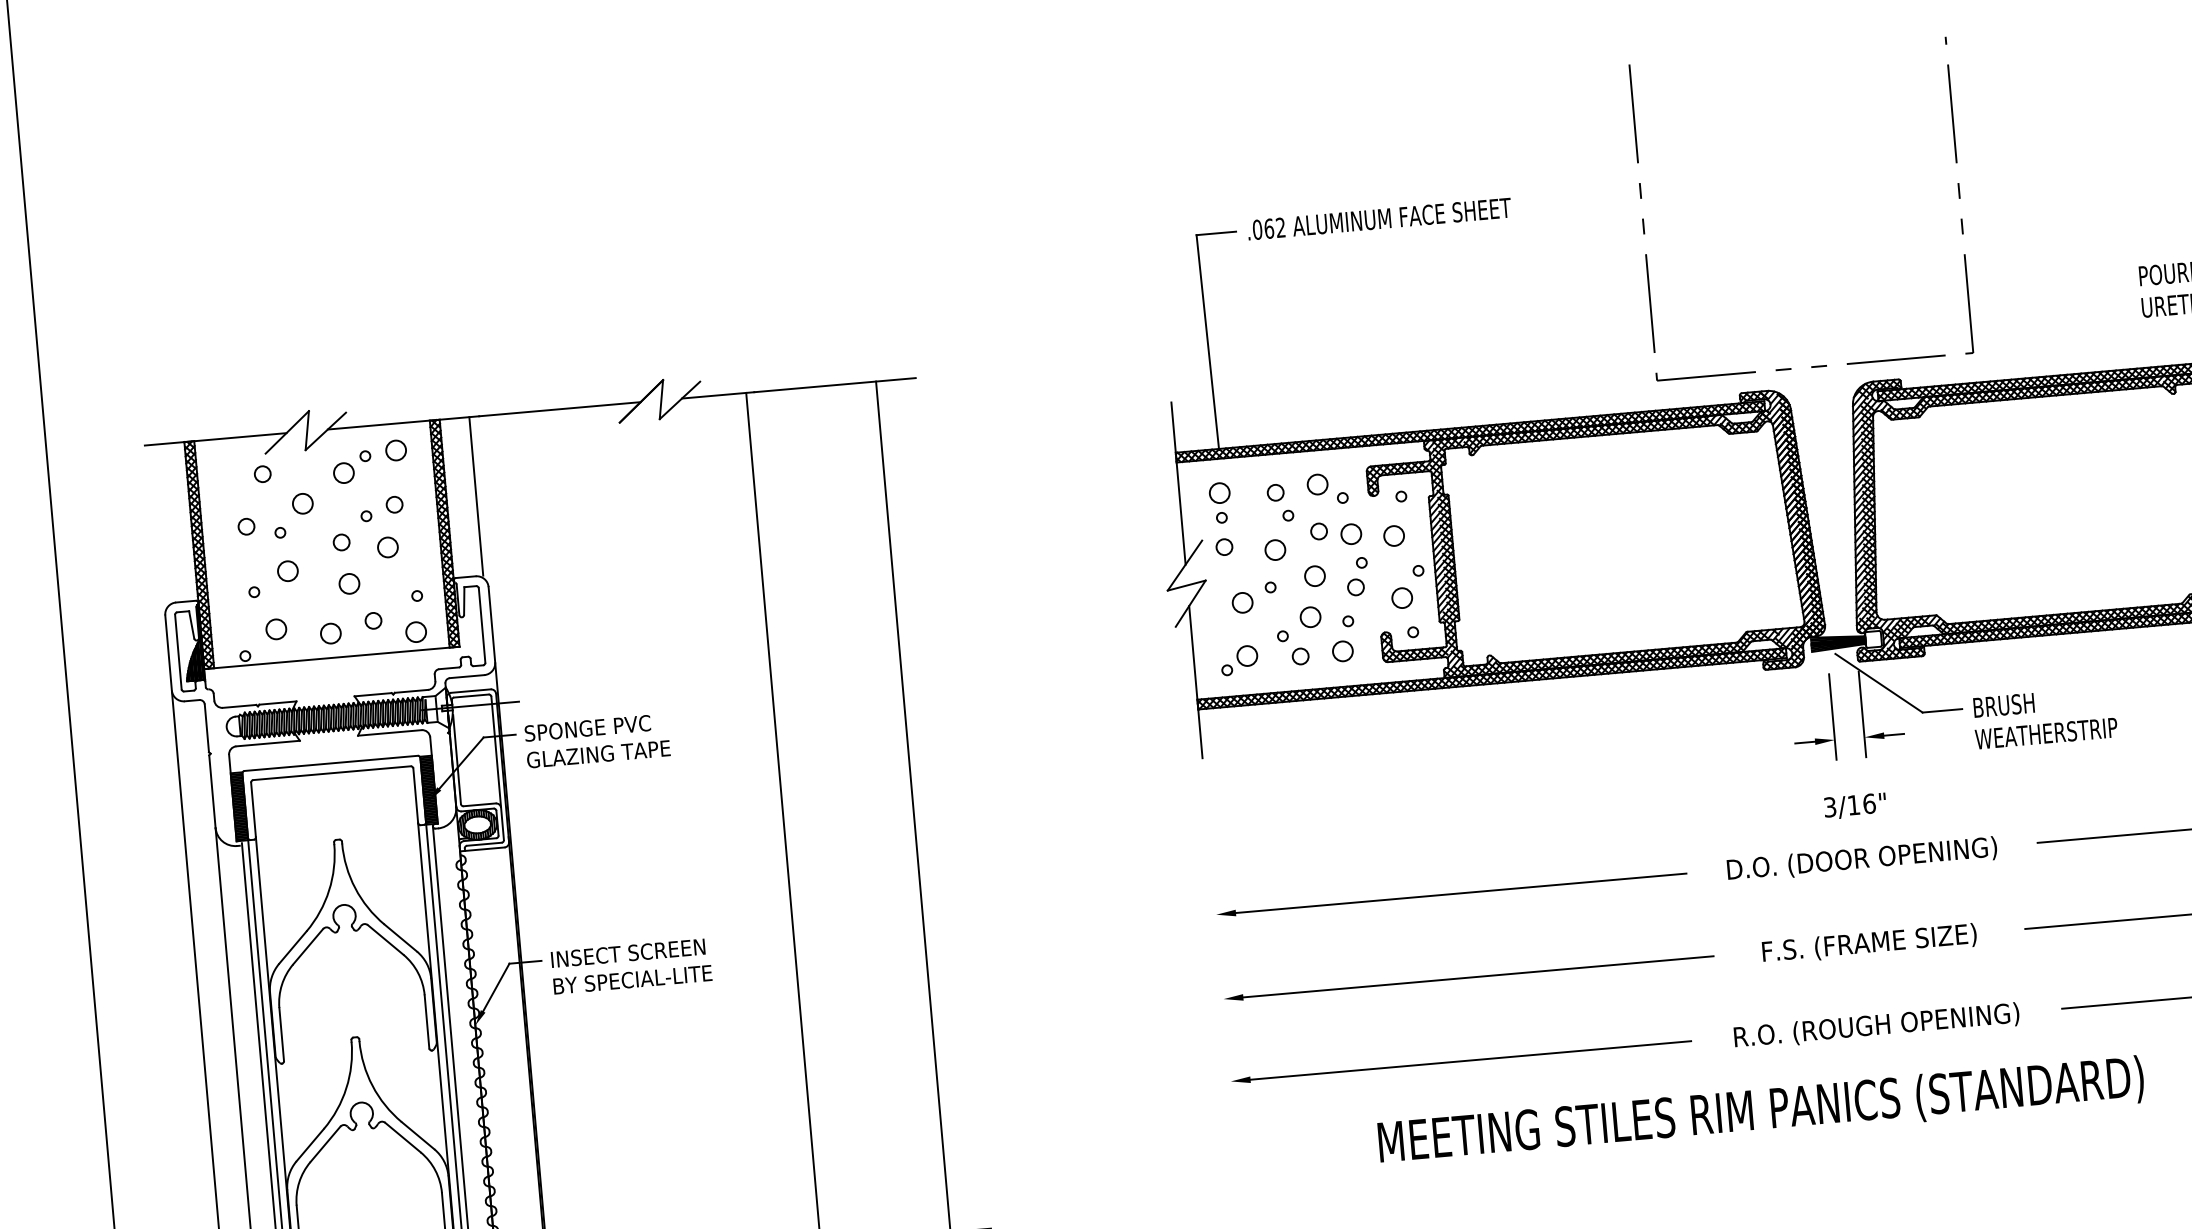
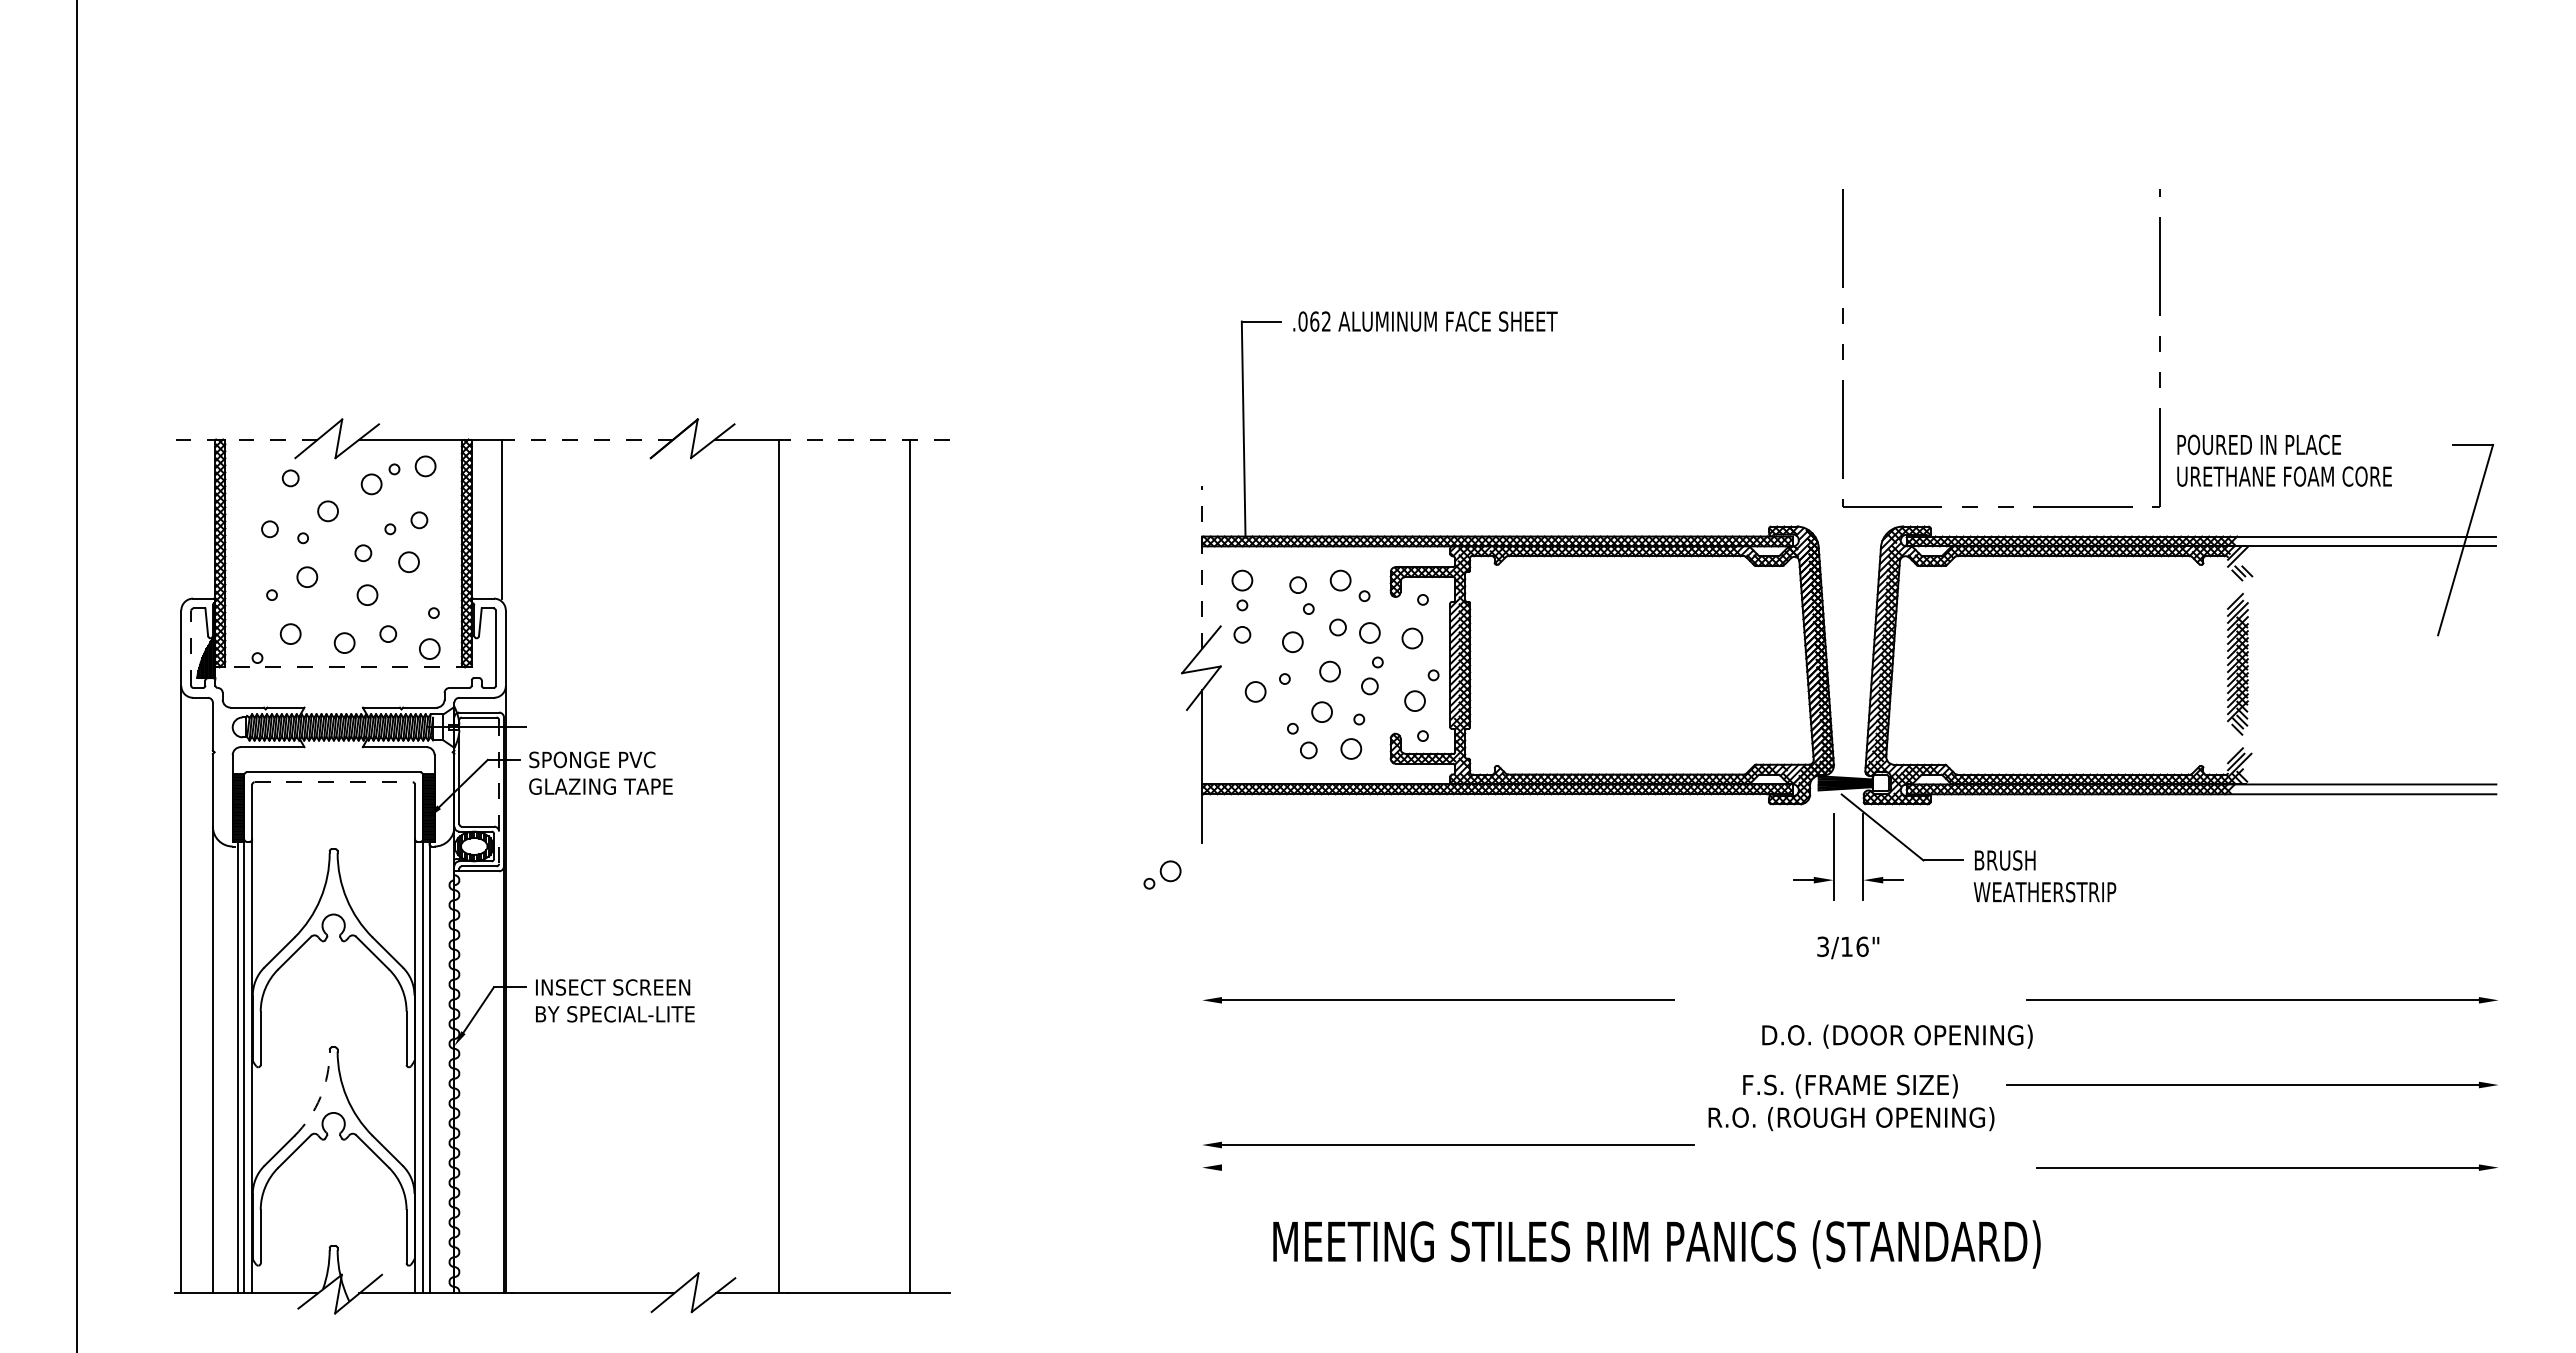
part: (1643, 223) -> (1843, 348), moved
line: (834, 385) -> (868, 439), solid -> dashed
line: (559, 409) -> (591, 439), solid -> dashed
line: (215, 439) -> (246, 439), solid -> dashed
line: (1178, 483) -> (1202, 567), solid -> dashed
line: (178, 651) -> (191, 647), solid -> dashed
line: (331, 658) -> (343, 667), solid -> dashed
part: (1239, 659) -> (1162, 874), moved
line: (498, 767) -> (499, 791), solid -> dashed
line: (332, 773) -> (334, 782), solid -> dashed
text: (1862, 859) -> (1897, 1036), moved
part: (1468, 977) -> (1448, 1144), moved
text: (1876, 1026) -> (1851, 1119), moved
line: (1470, 1060) -> (1442, 1167), removed
arc: (346, 1088) -> (320, 1097), solid -> dashed
text: (1760, 1112) -> (1656, 1244), moved

